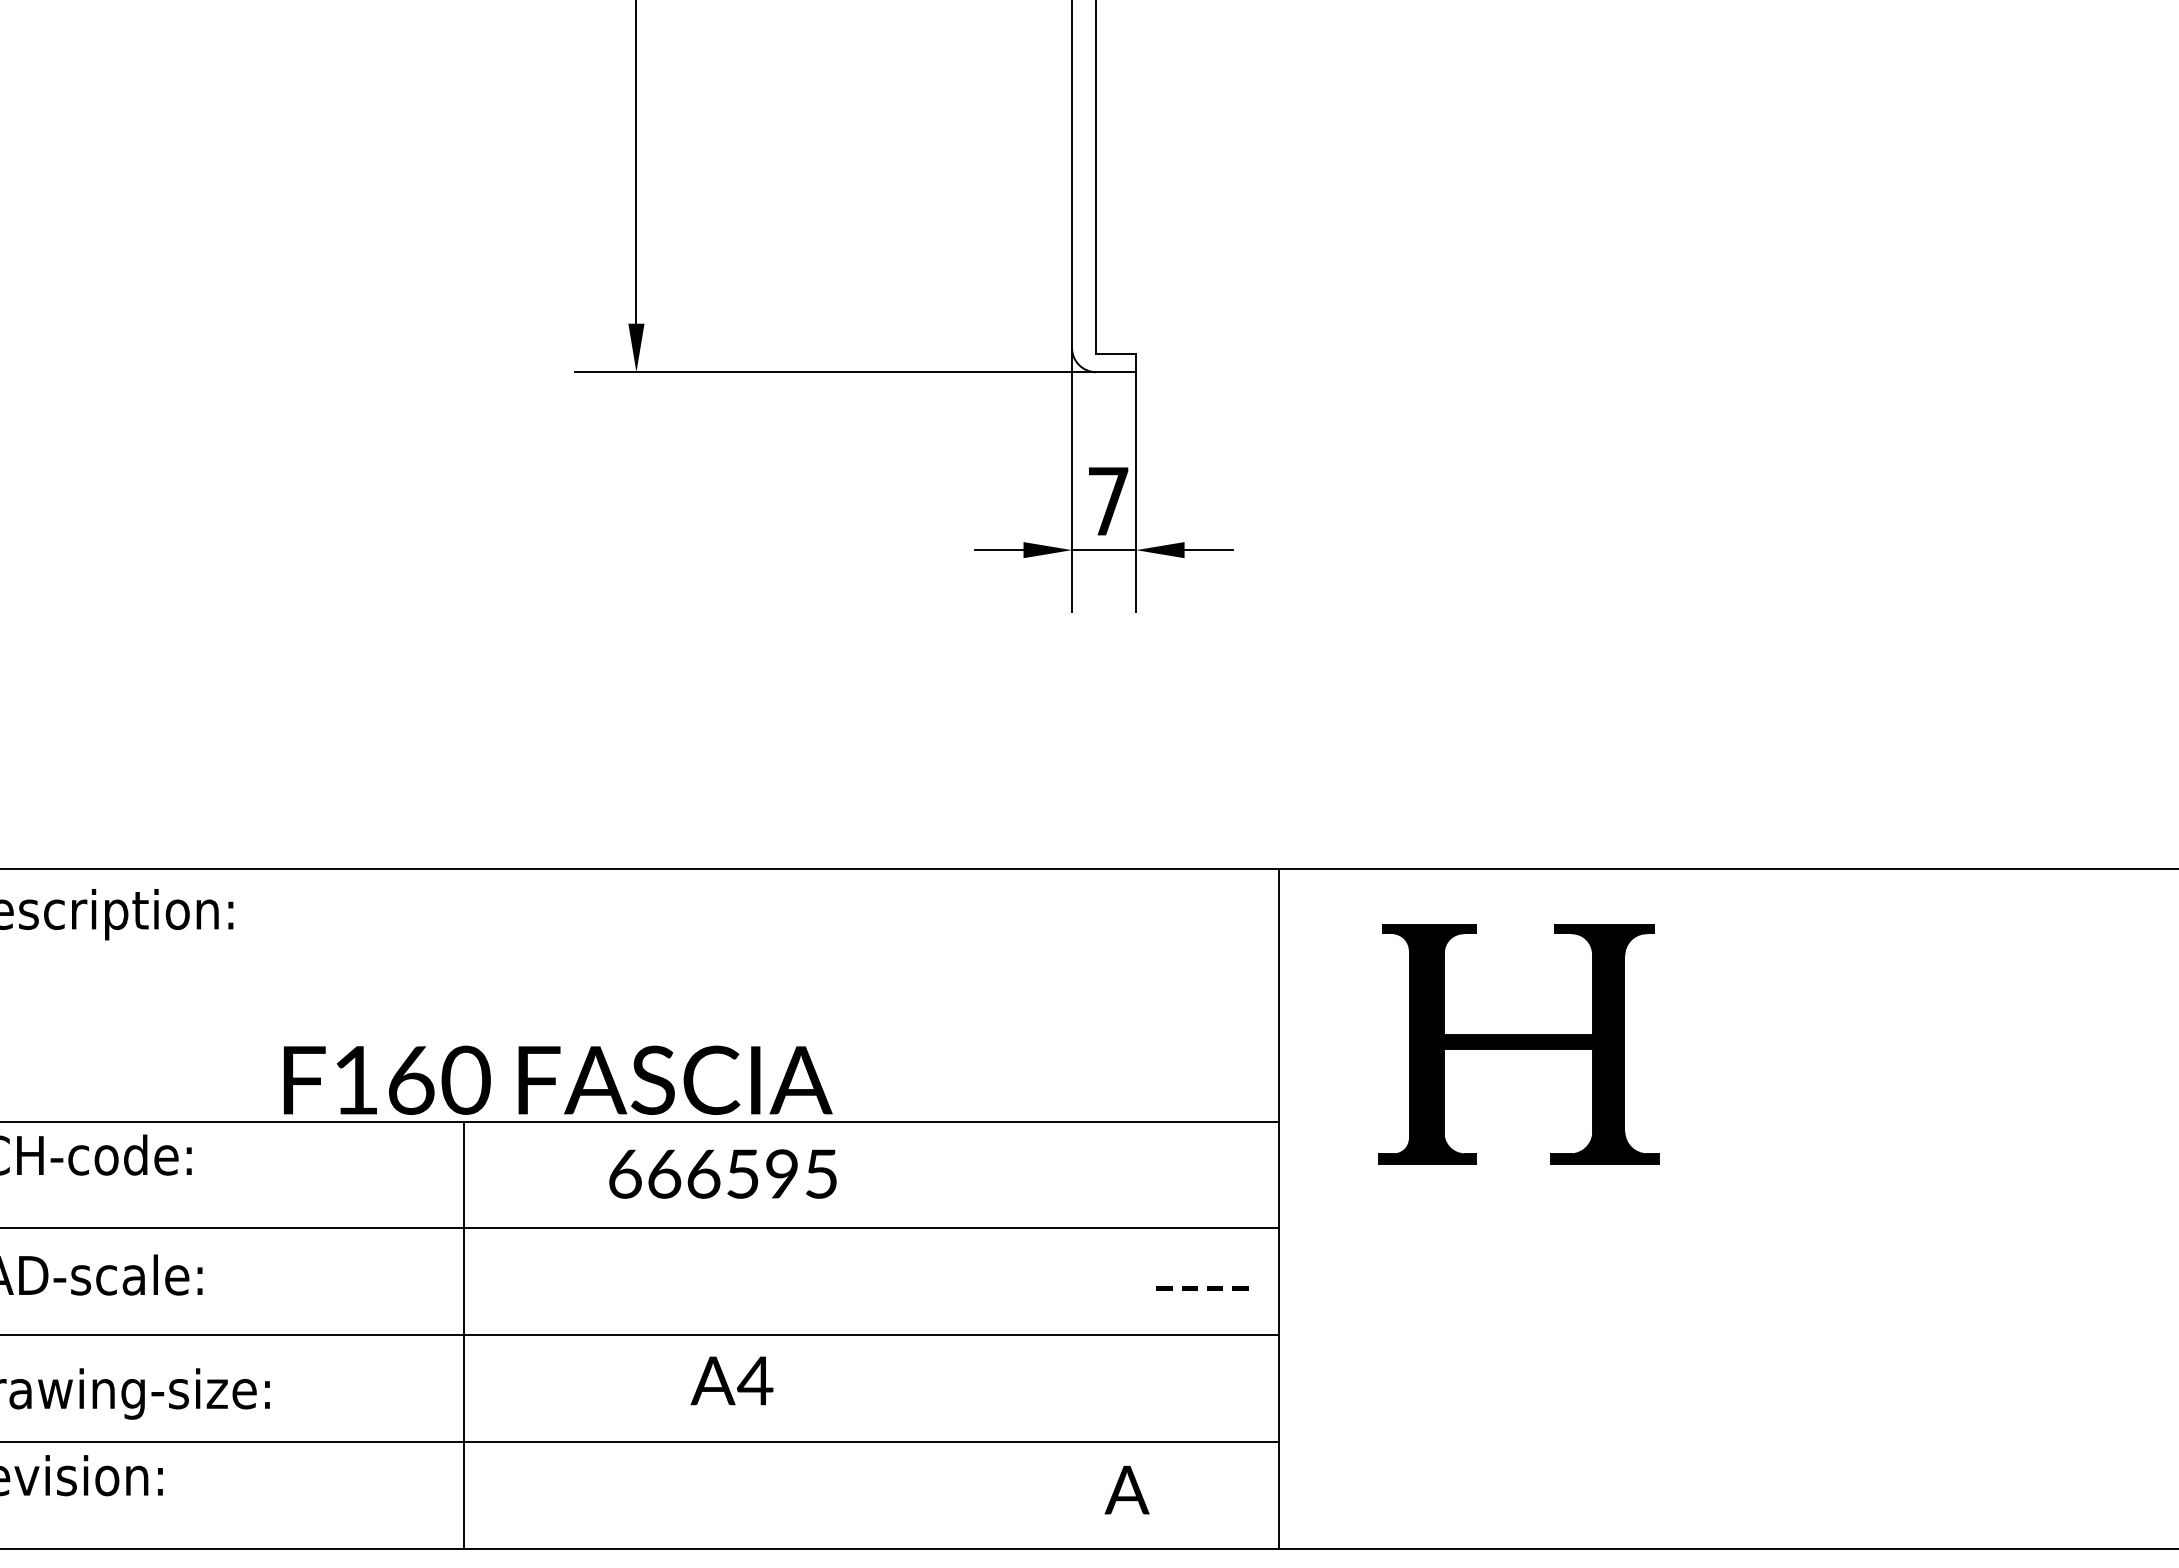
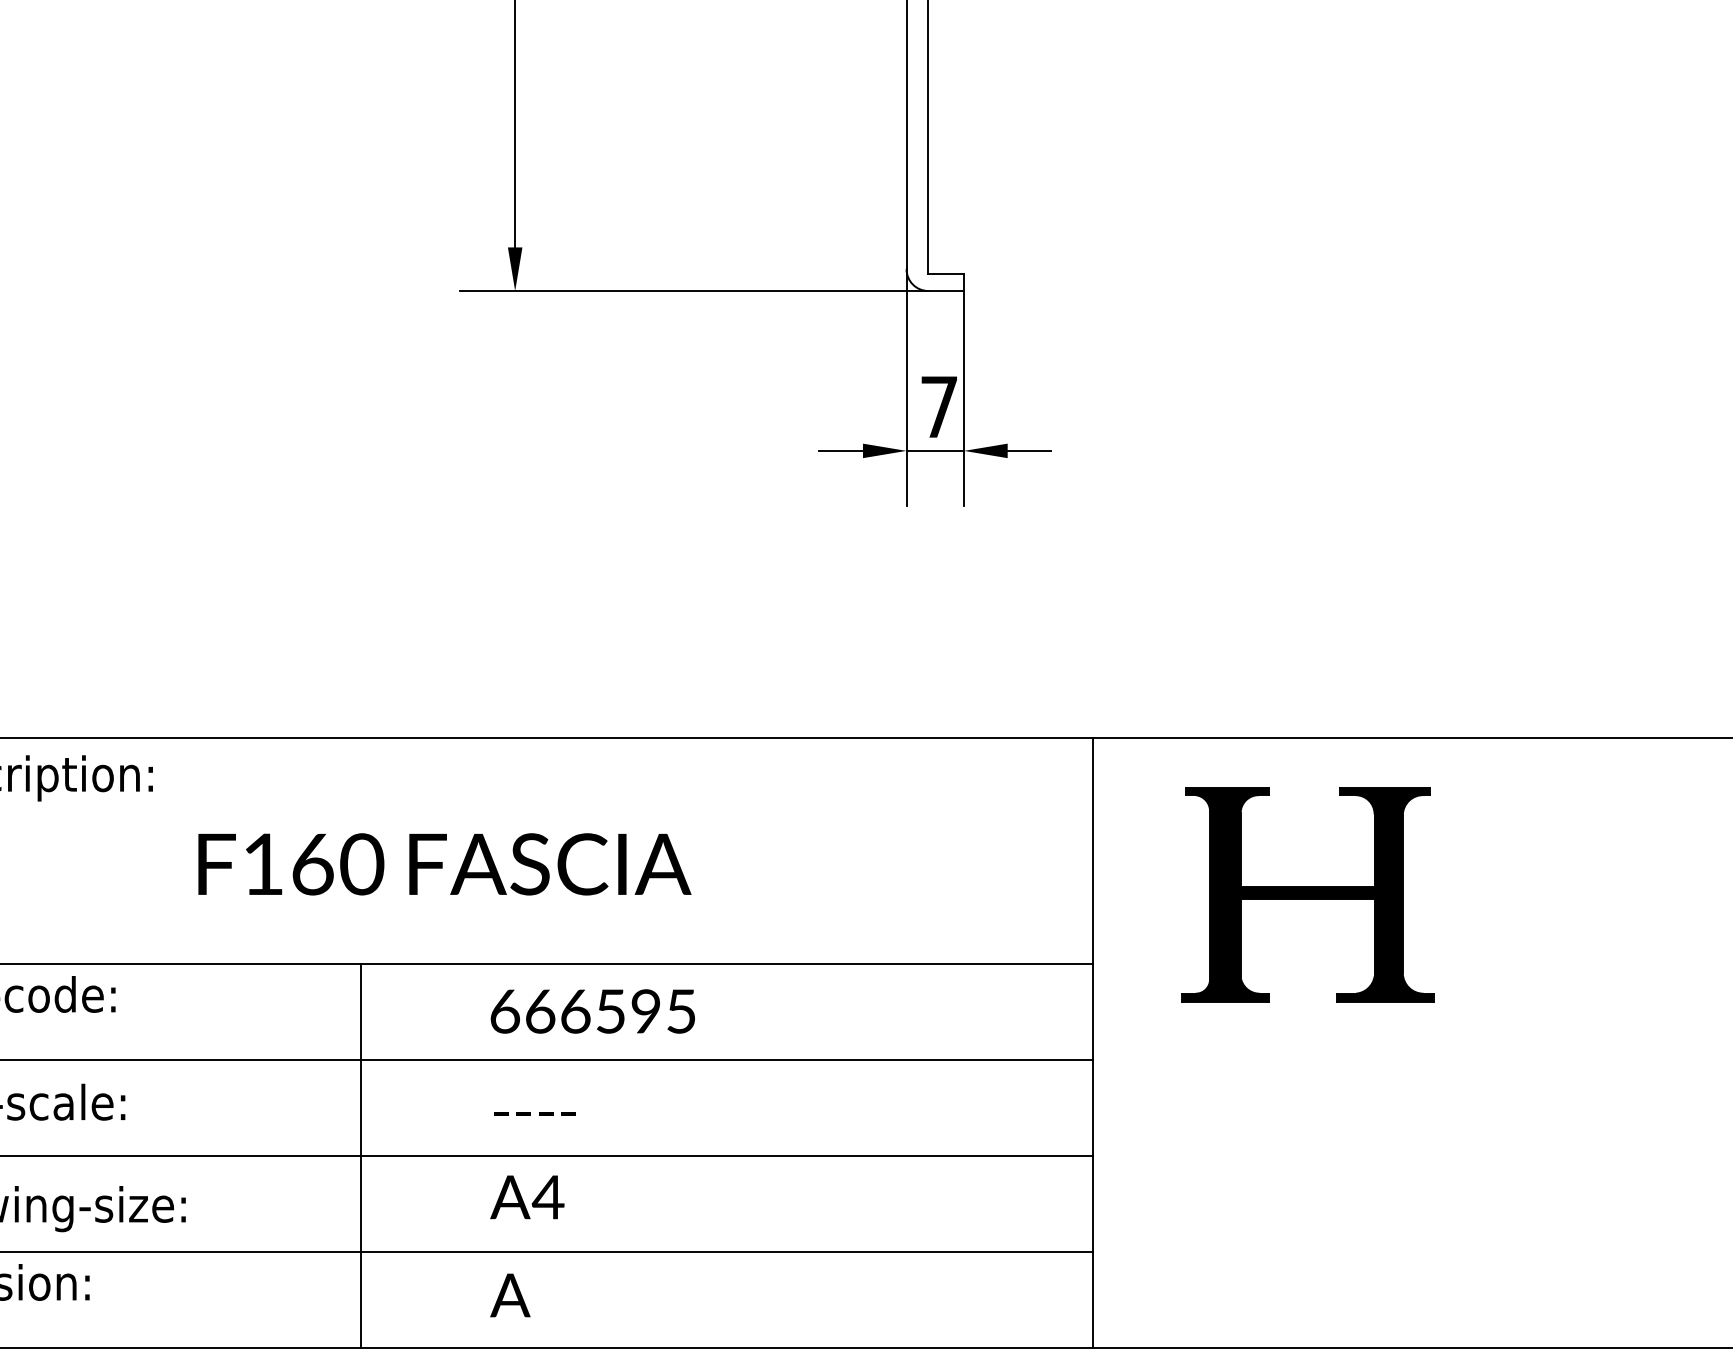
text: (558, 1079) -> (445, 863), moved
text: (1202, 1288) -> (534, 1114), moved
text: (731, 1380) -> (526, 1196), moved
text: (1126, 1490) -> (509, 1295), moved

